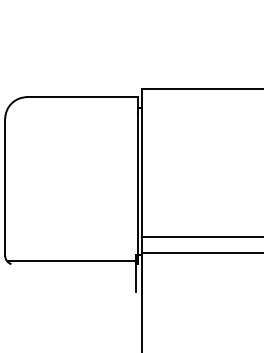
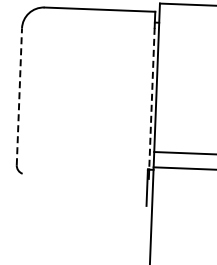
line: (137, 184) -> (151, 99), solid -> dashed
line: (5, 186) -> (19, 95), solid -> dashed
line: (71, 261) -> (82, 173), removed

